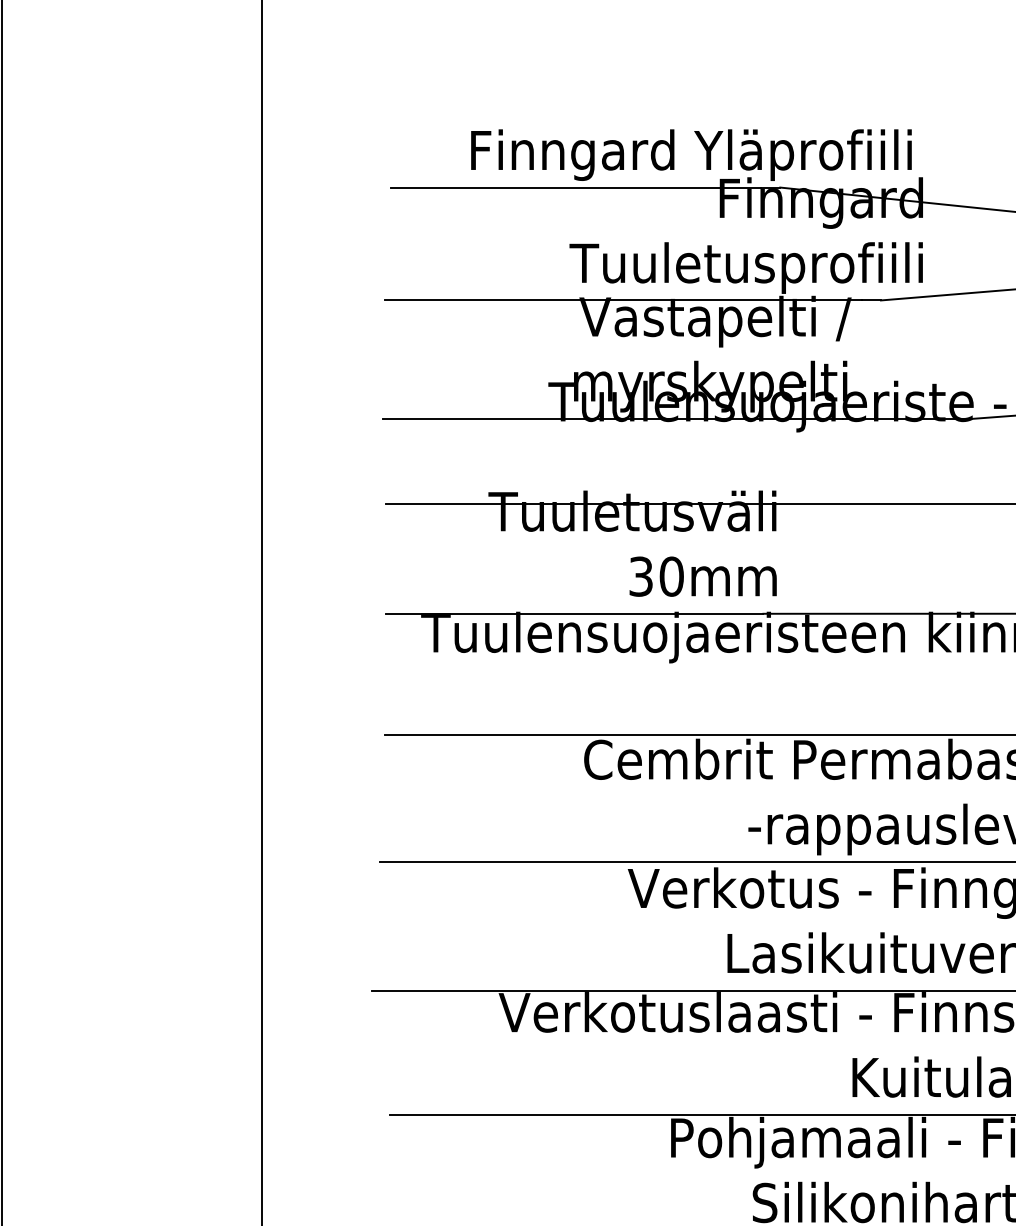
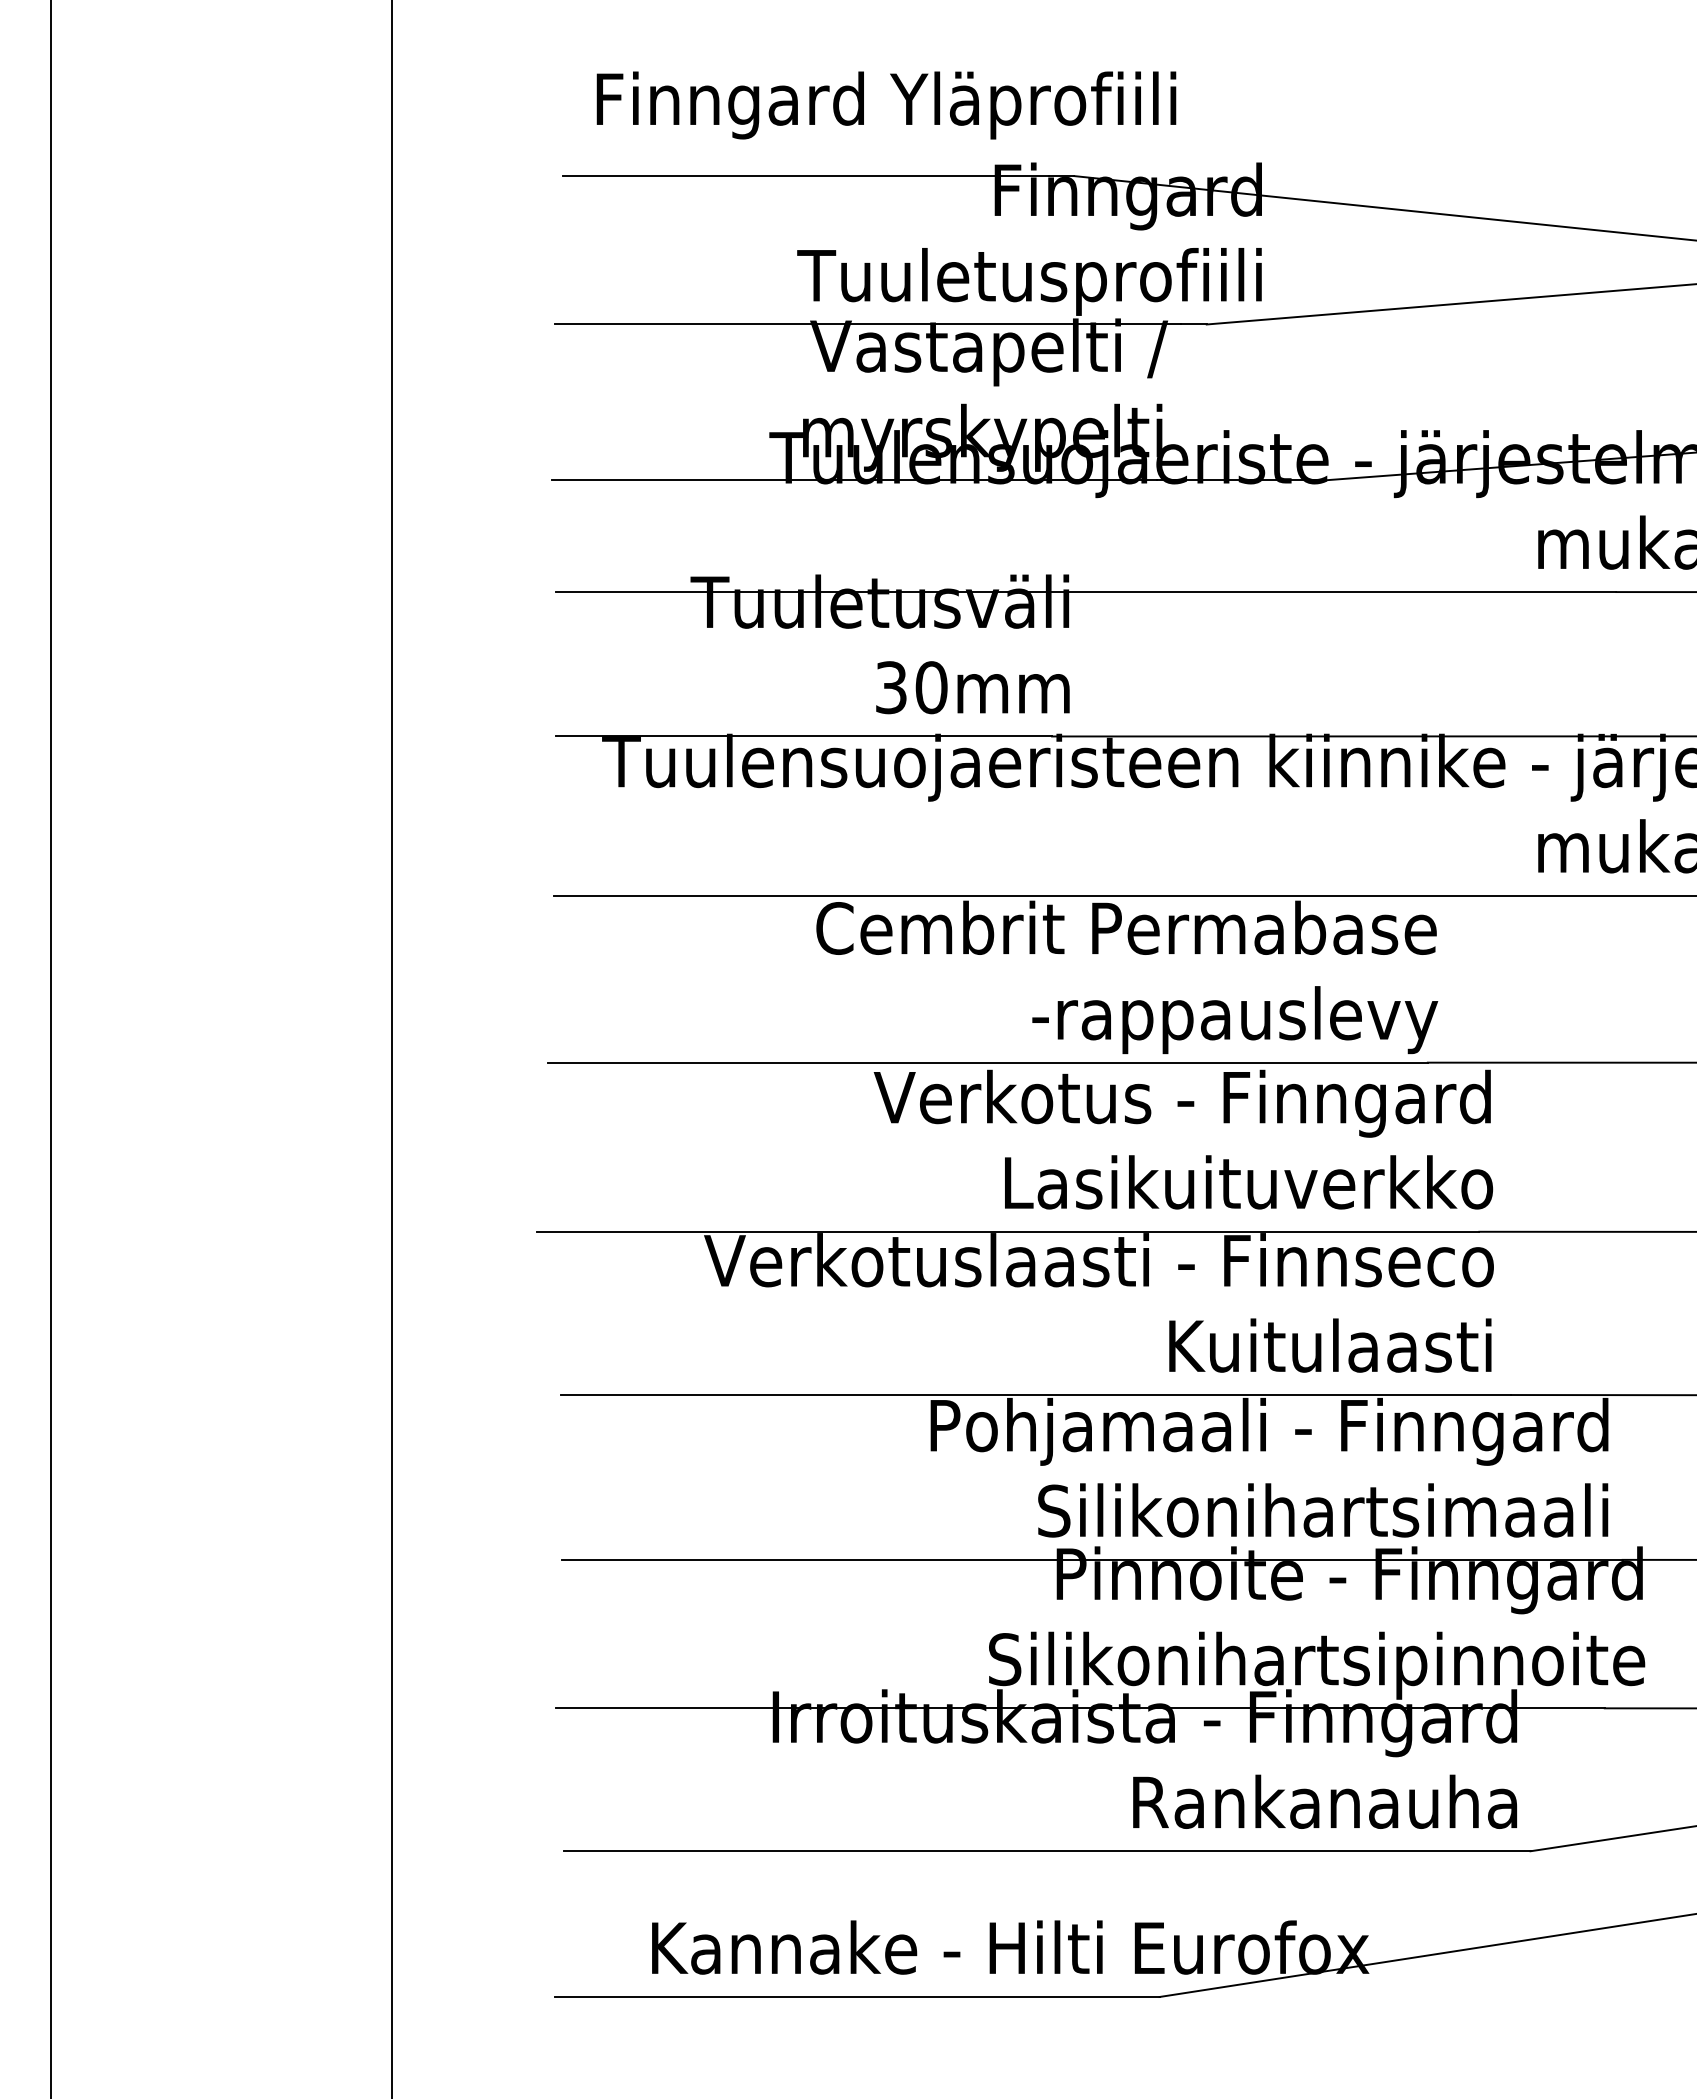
text: (691, 155) -> (886, 105), moved

